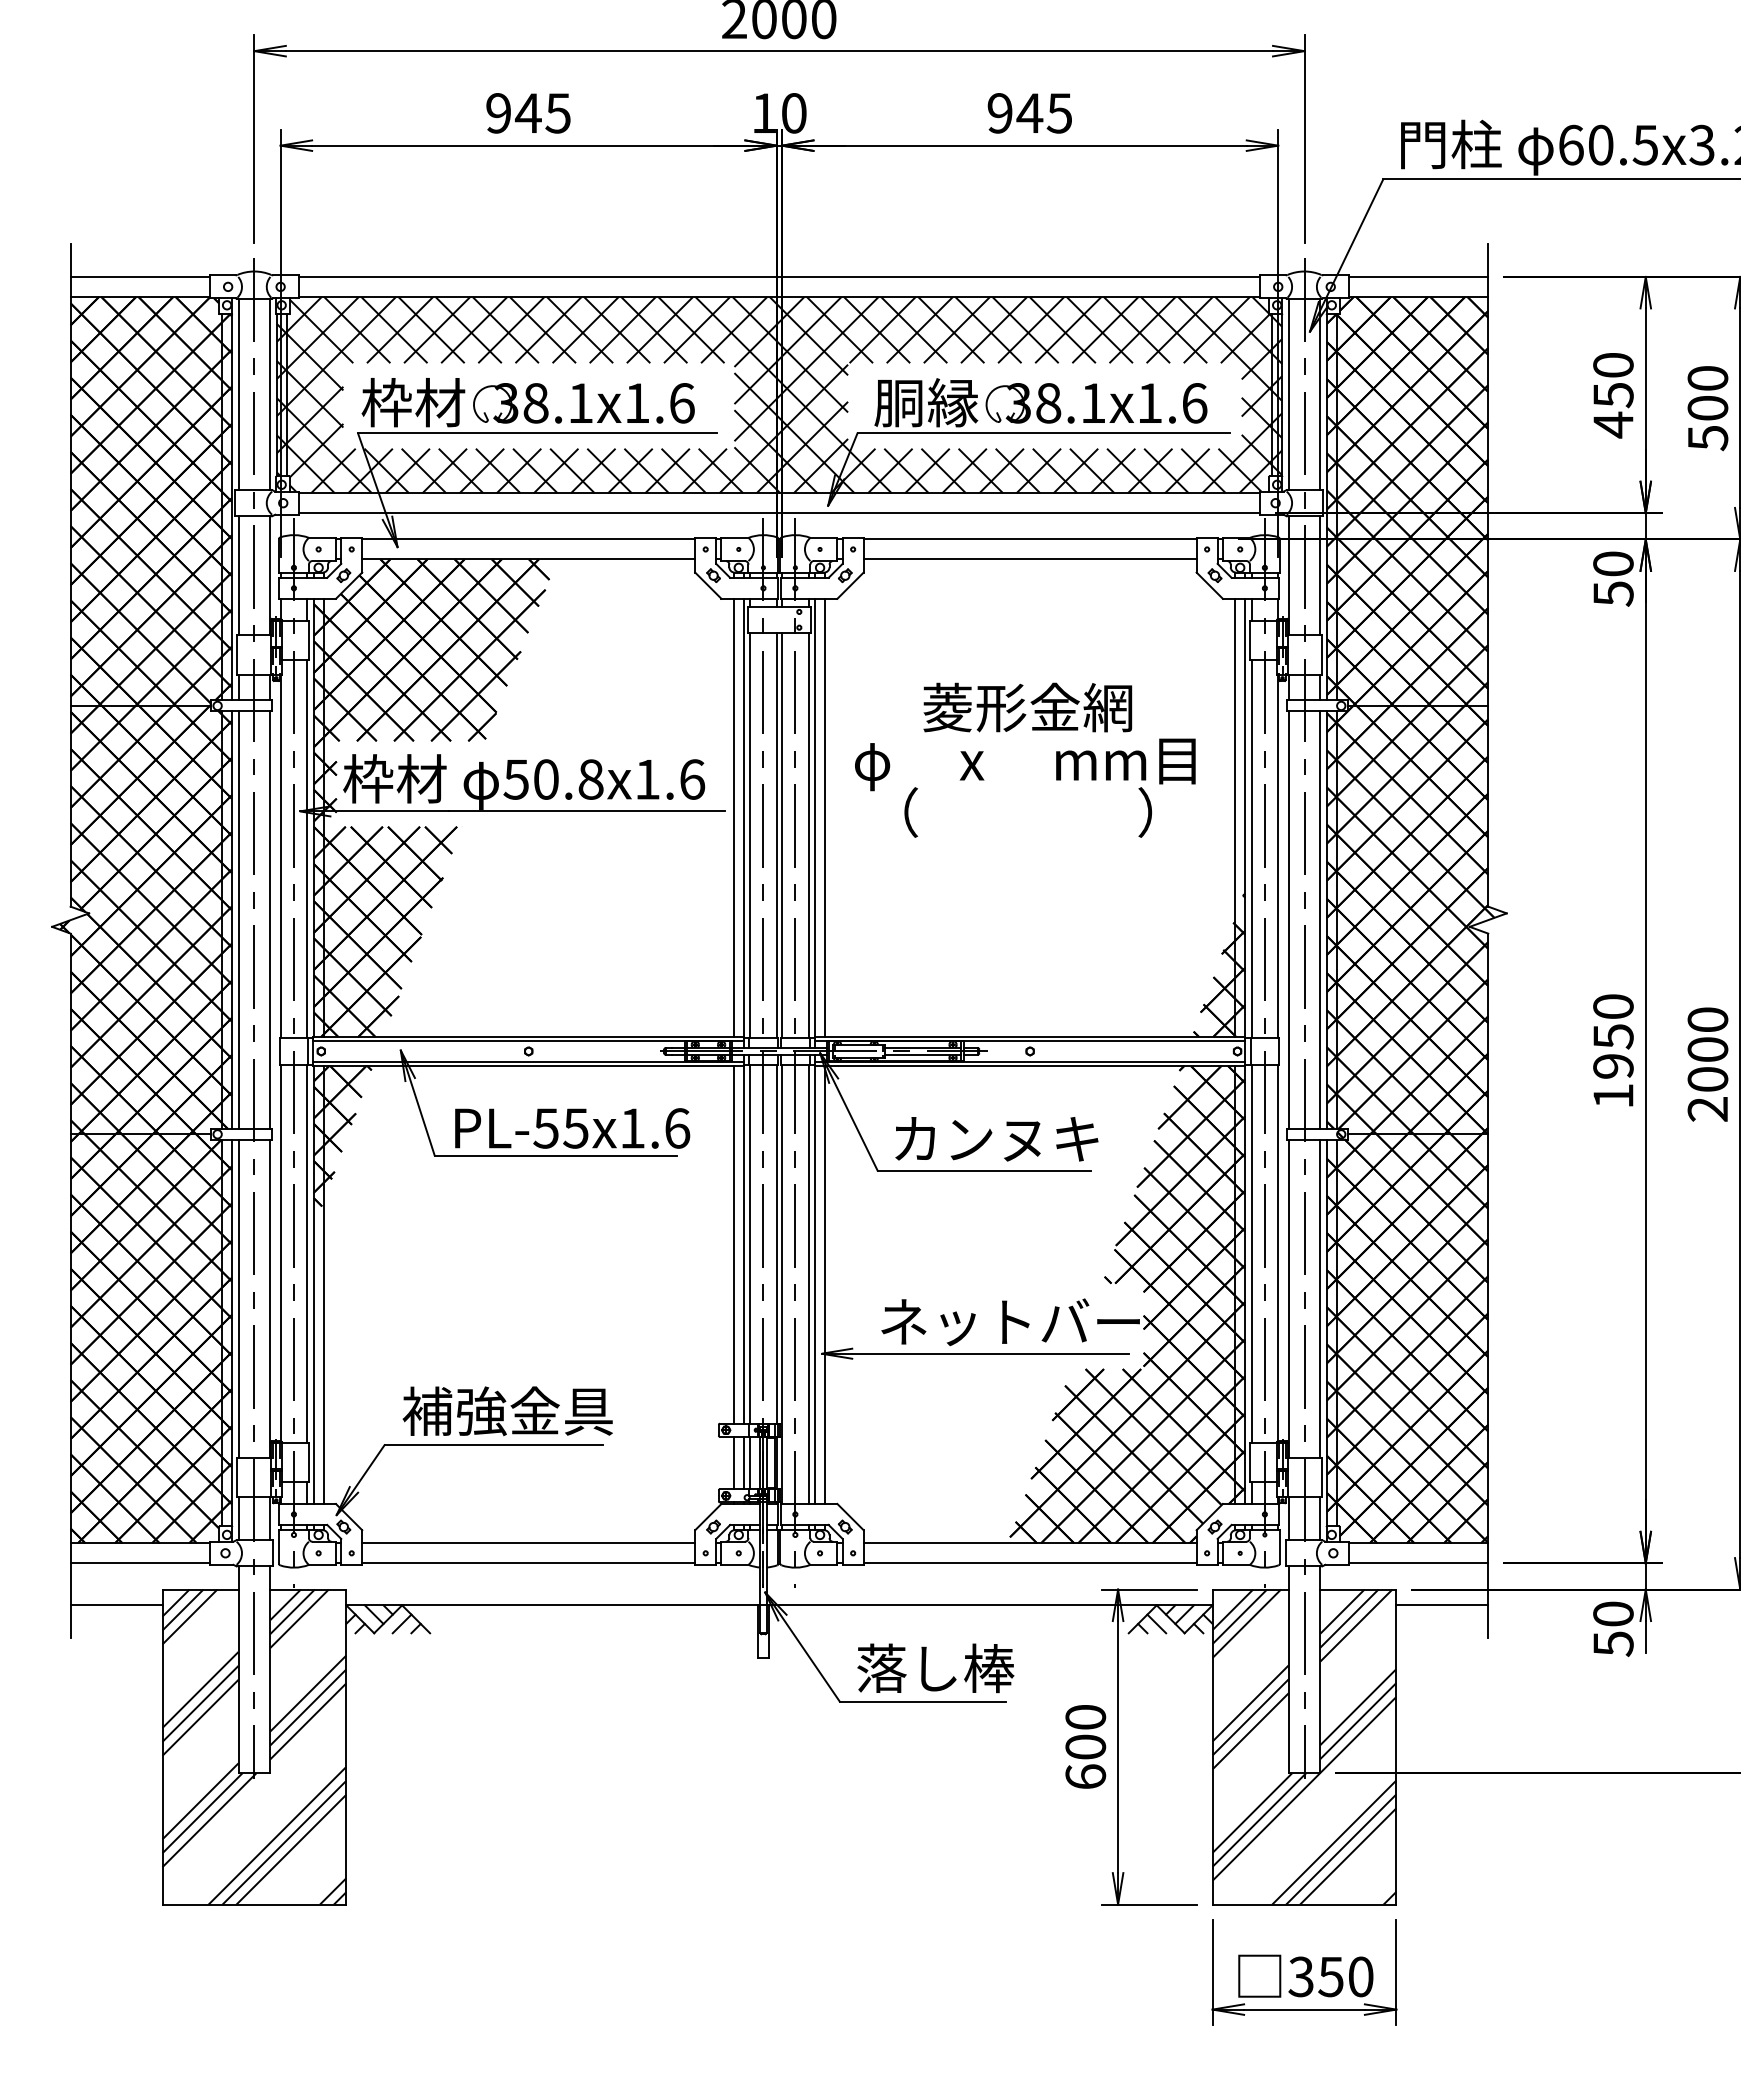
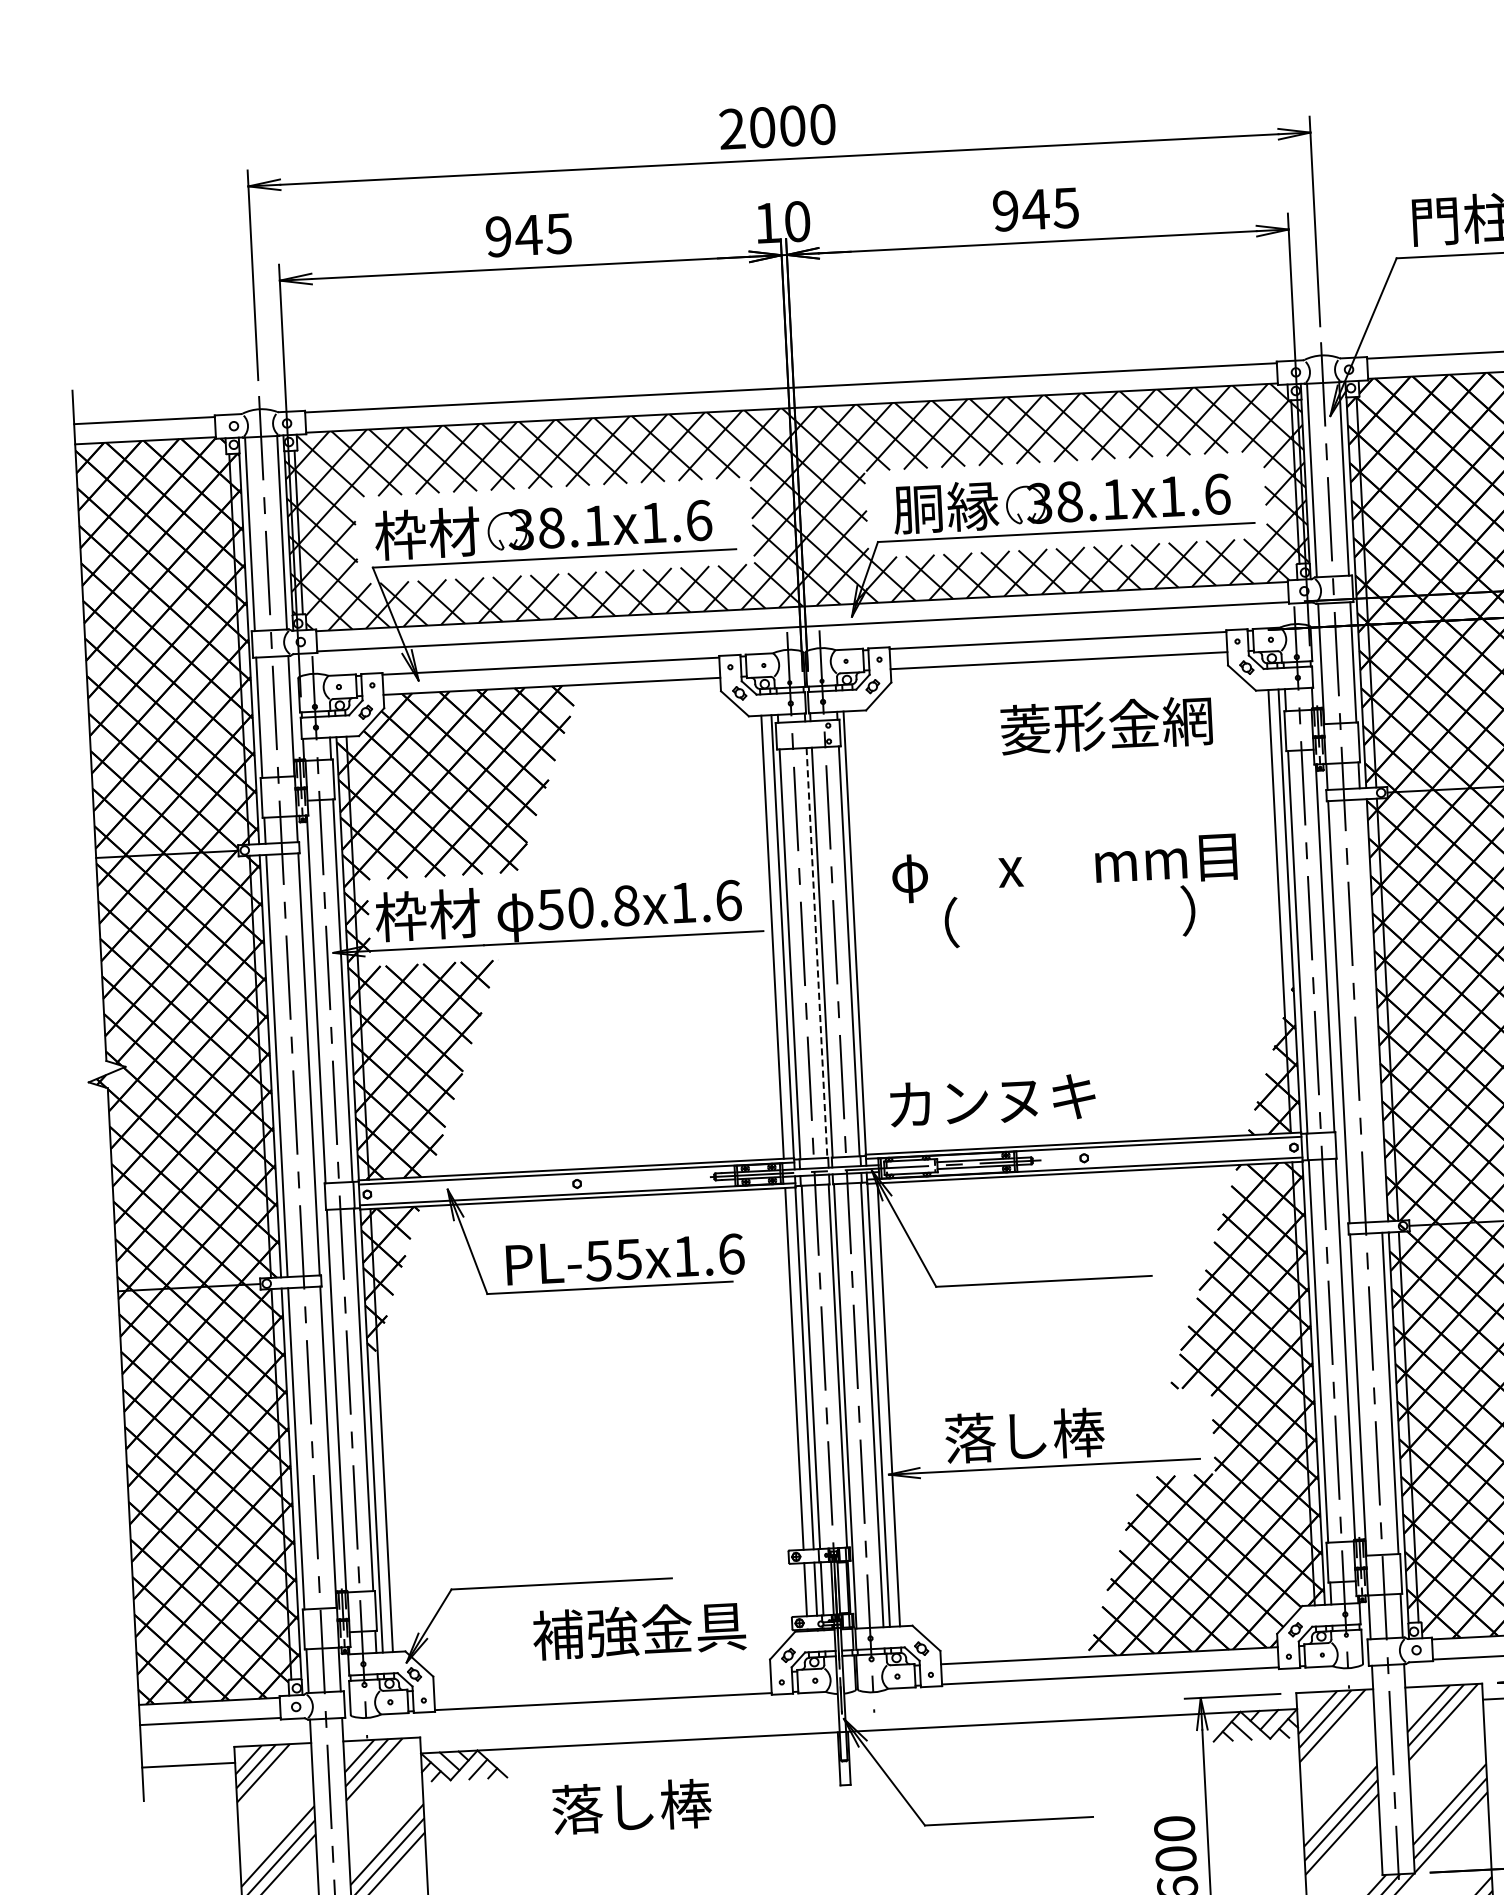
text: (1027, 707) -> (1106, 725), moved
line: (825, 817) -> (865, 932), removed
line: (776, 835) -> (816, 952), solid -> dashed
line: (1320, 919) -> (1371, 1009), removed
text: (996, 1139) -> (992, 1101), moved
text: (1009, 1321) -> (1077, 1432), ネットバー -> 落し棒
text: (507, 1411) -> (639, 1631), moved
line: (528, 1543) -> (602, 1681), removed
text: (935, 1668) -> (631, 1806), moved

